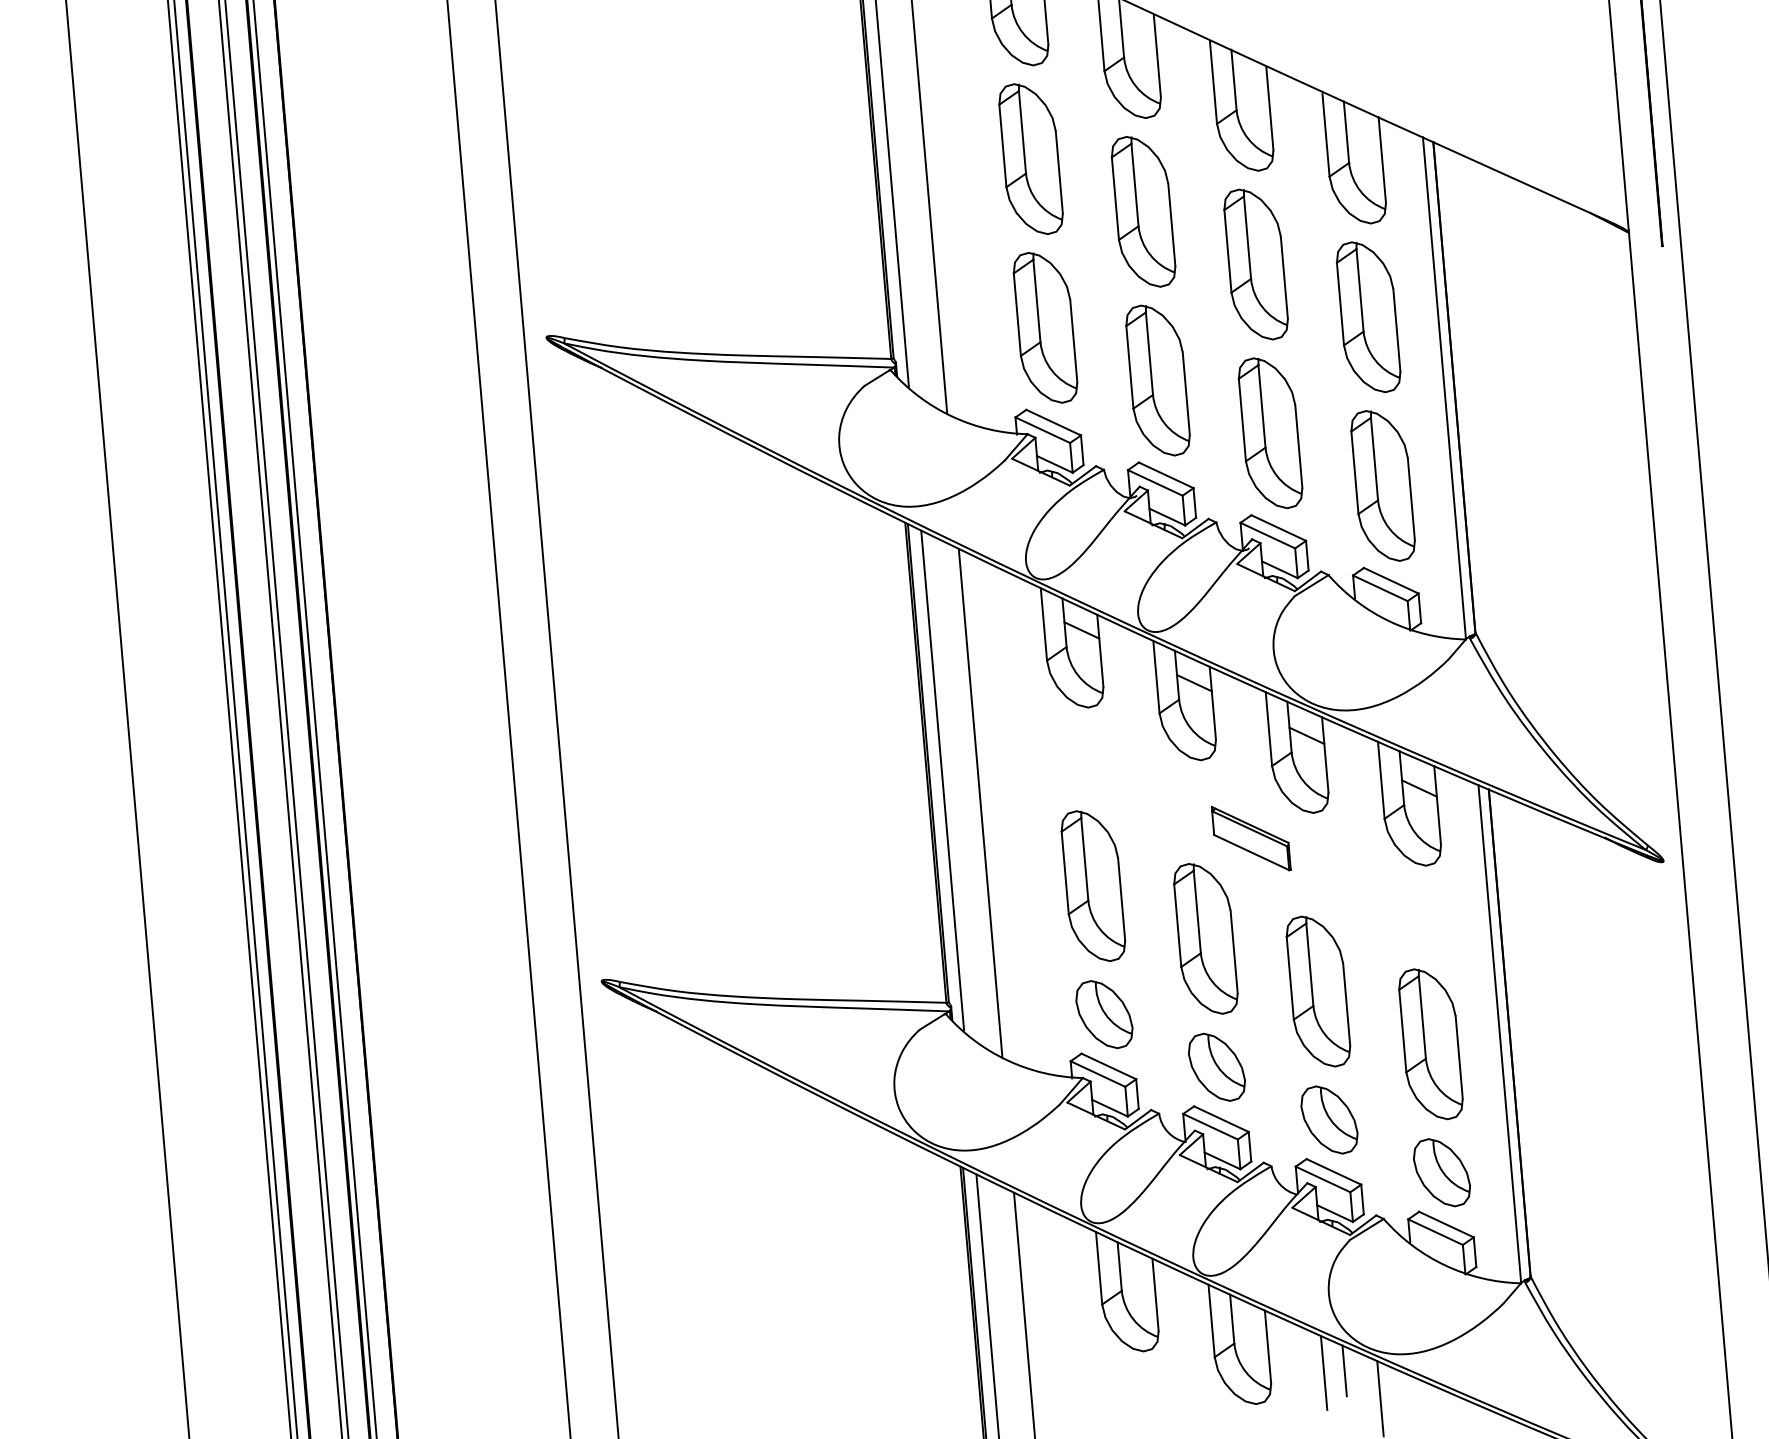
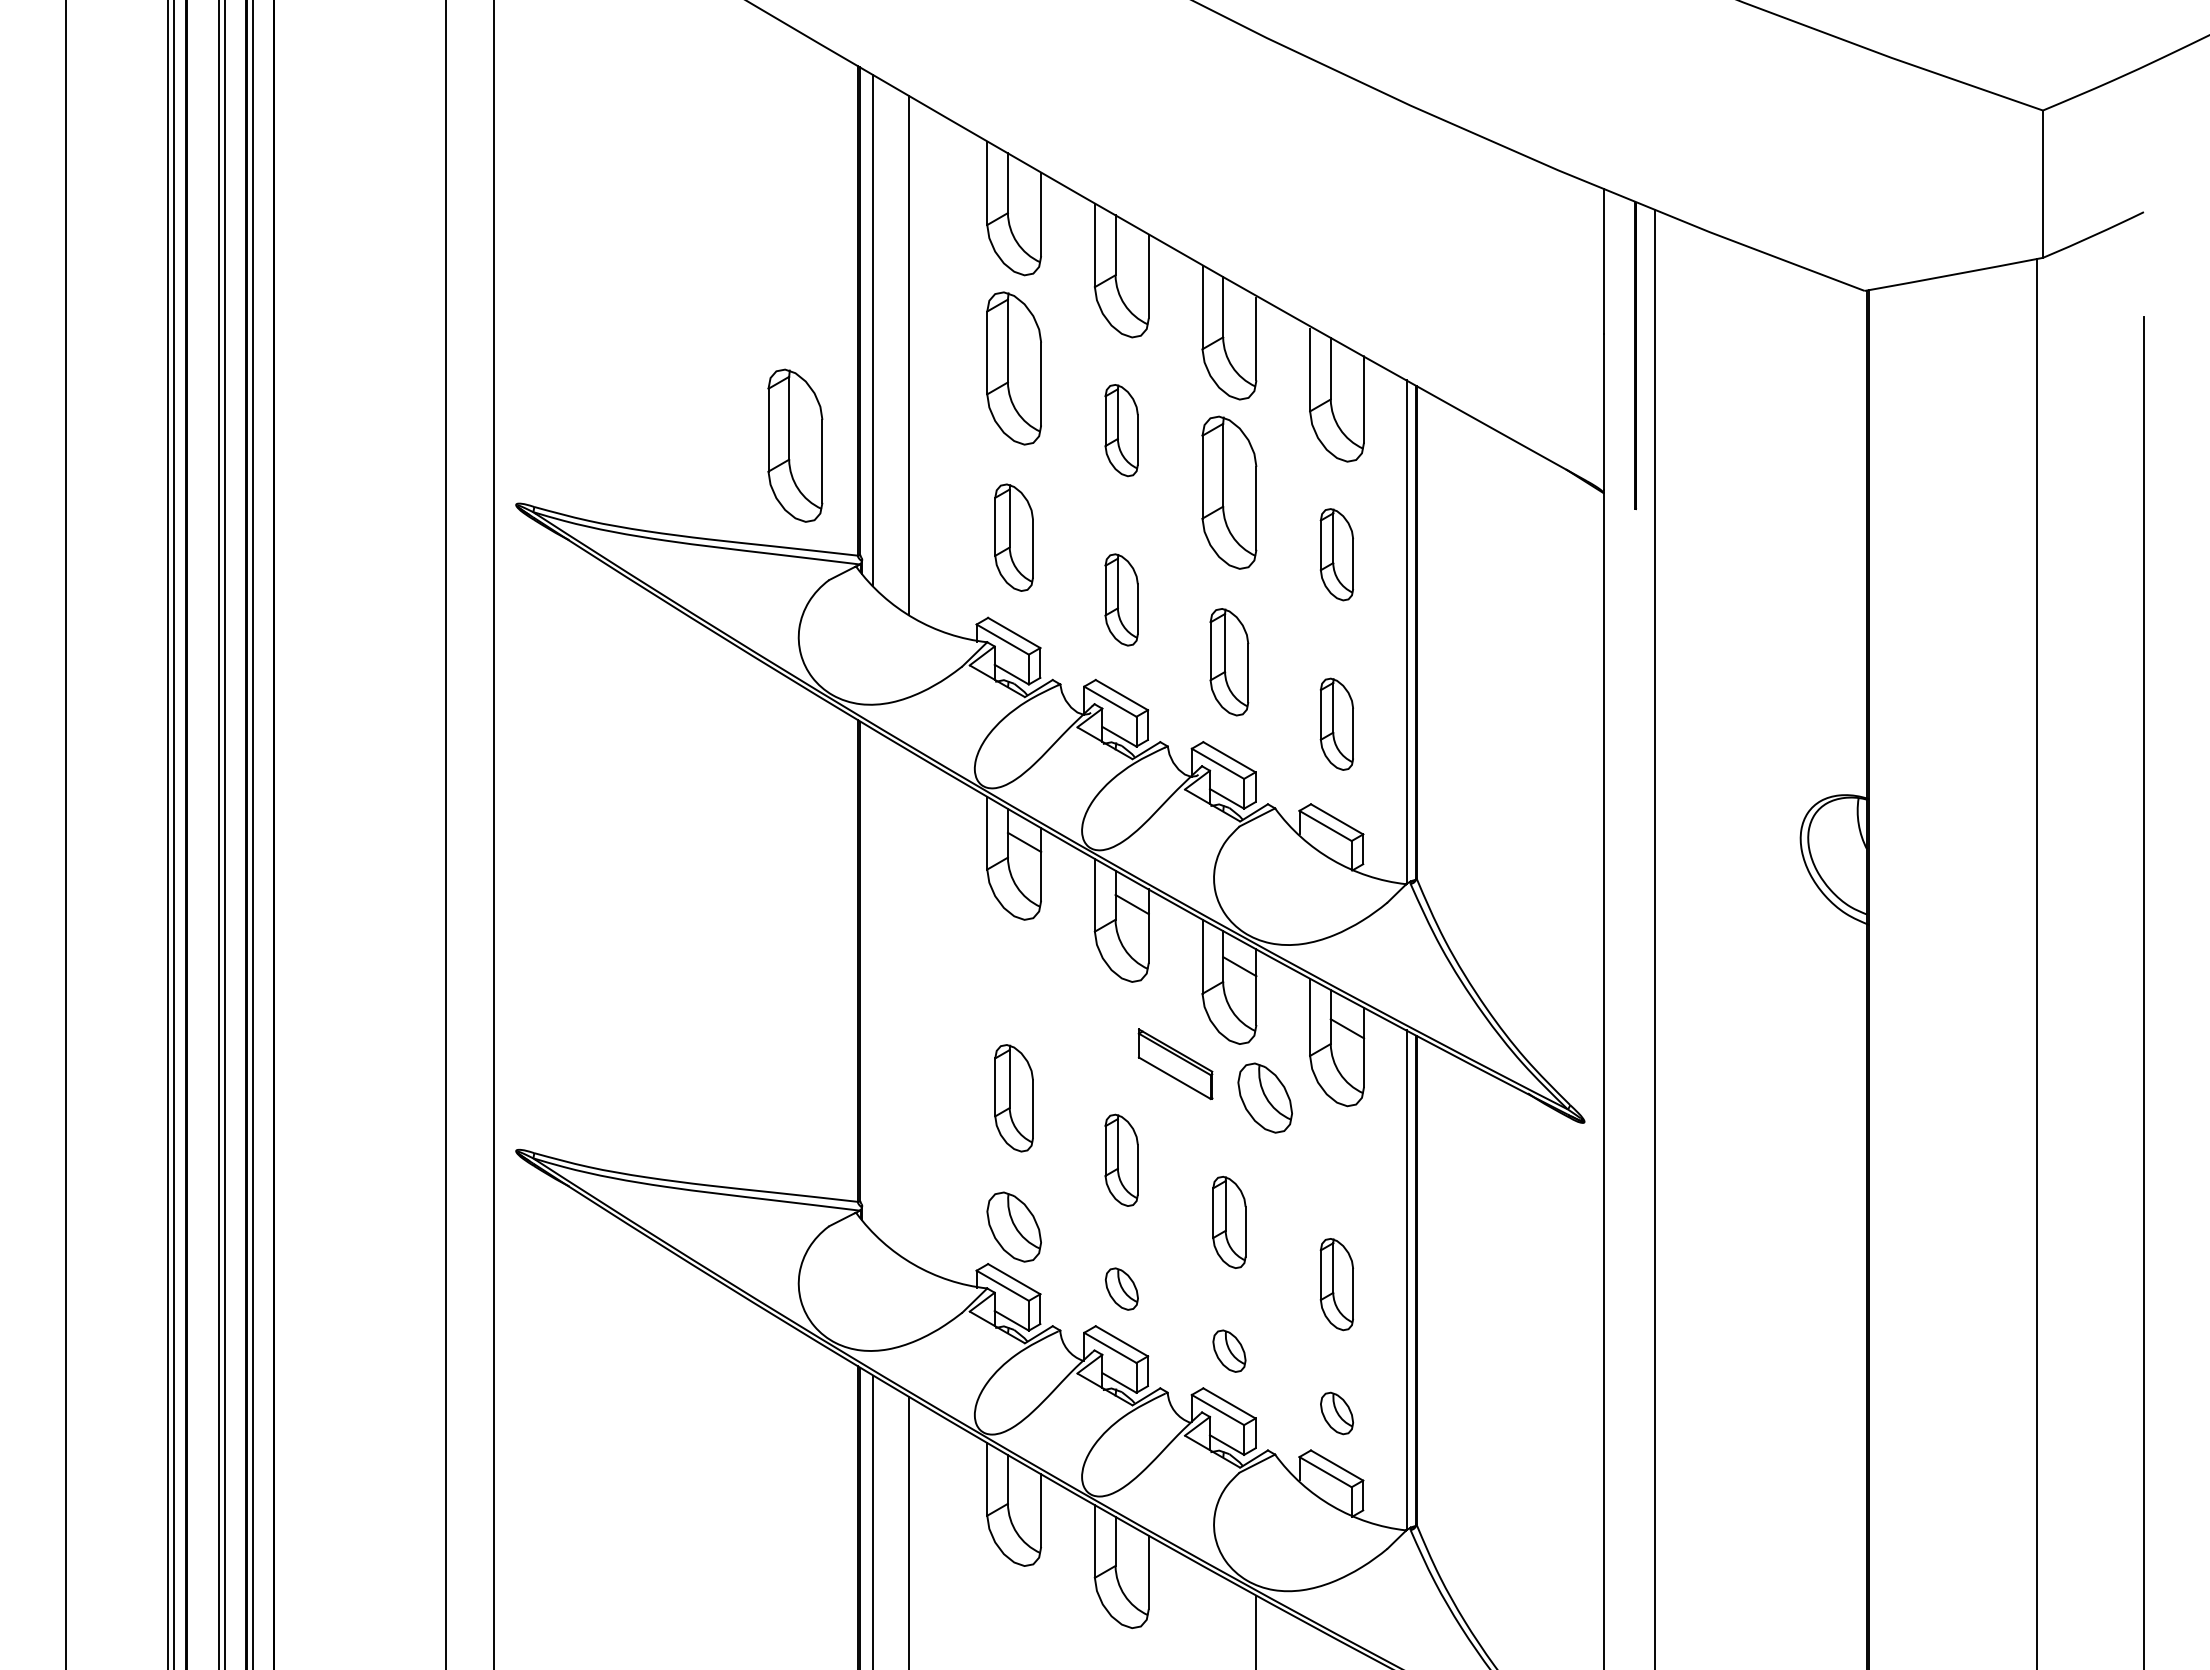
part: (1143, 211) -> (1121, 430), size x0.6
part: (819, 254) -> (795, 445), added
part: (1368, 316) -> (1336, 554), size x0.6
part: (1044, 327) -> (1013, 537), size x0.7
part: (1157, 380) -> (1121, 599), size x0.6
part: (1270, 433) -> (1229, 662), size x0.7
part: (1382, 486) -> (1336, 724), size x0.6
line: (943, 780) -> (873, 980), removed
line: (980, 802) -> (908, 1005), removed
part: (1342, 864) -> (1264, 1097), added
part: (1092, 886) -> (1013, 1098), size x0.7
part: (1205, 939) -> (1121, 1160), size x0.6
part: (1318, 991) -> (1229, 1222), size x0.6
part: (1430, 1044) -> (1336, 1284), size x0.6
part: (1216, 1066) -> (1121, 1288), size x0.6
part: (1329, 1119) -> (1229, 1350), size x0.6
part: (1441, 1172) -> (1336, 1413), size x0.6
line: (1344, 1370) -> (1223, 1602), removed
line: (1324, 1372) -> (1202, 1602), removed

